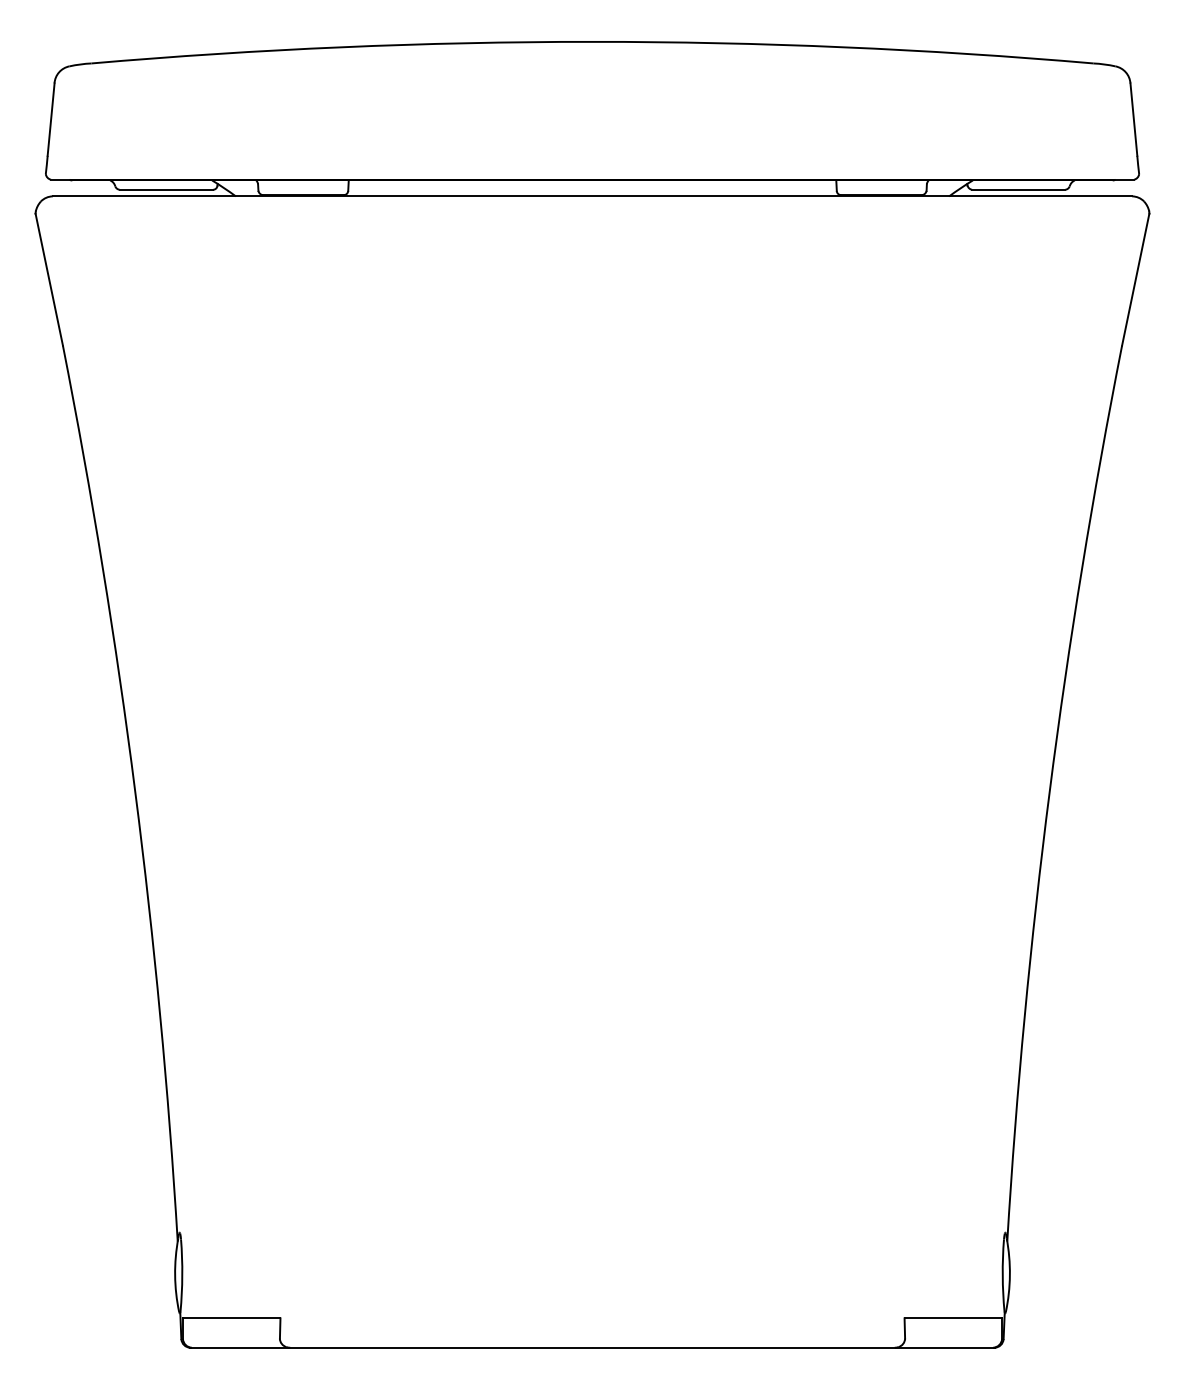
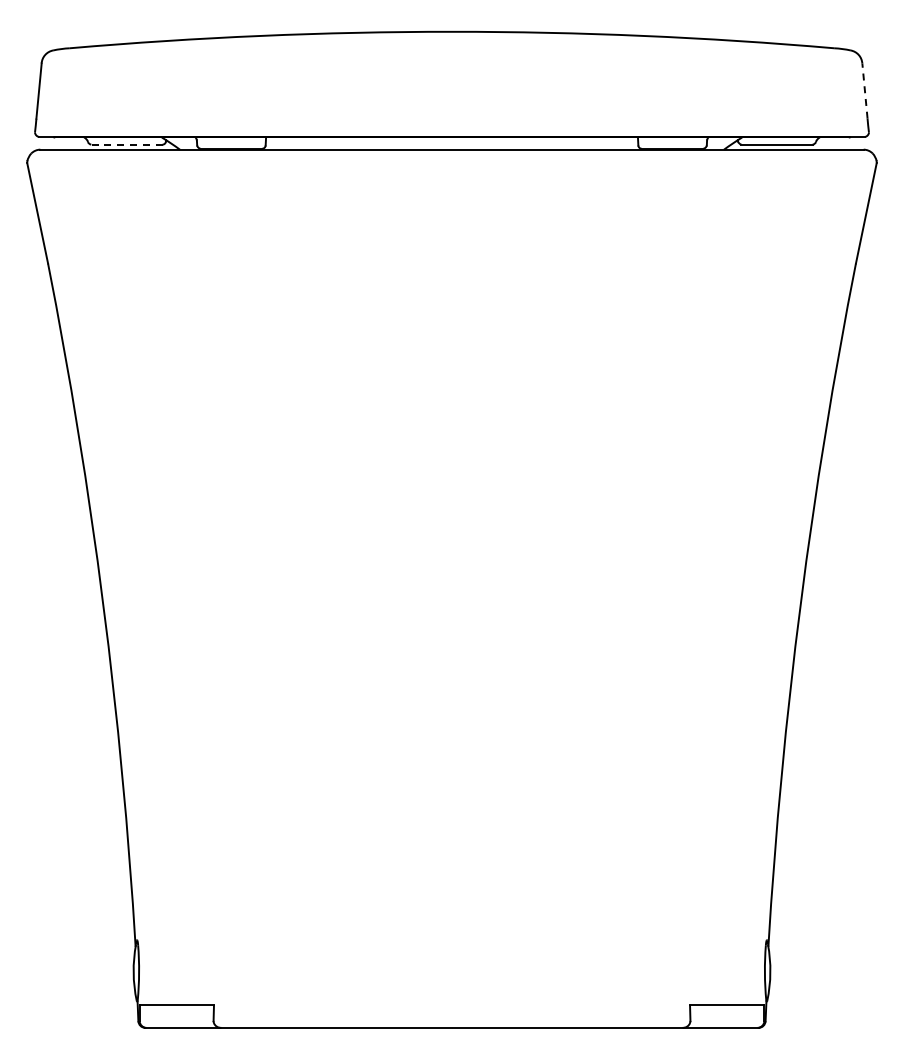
line: (1133, 120) -> (864, 91), solid -> dashed
line: (165, 189) -> (126, 144), solid -> dashed

